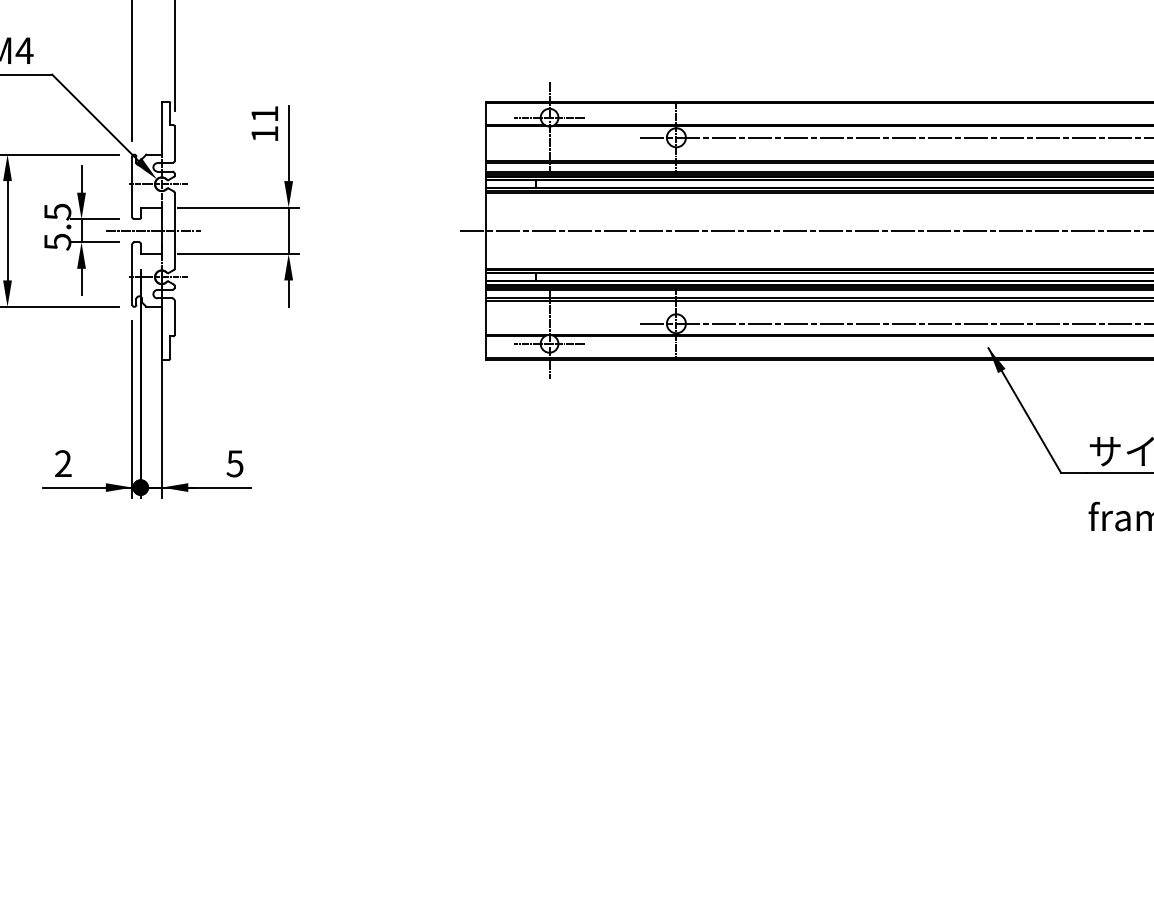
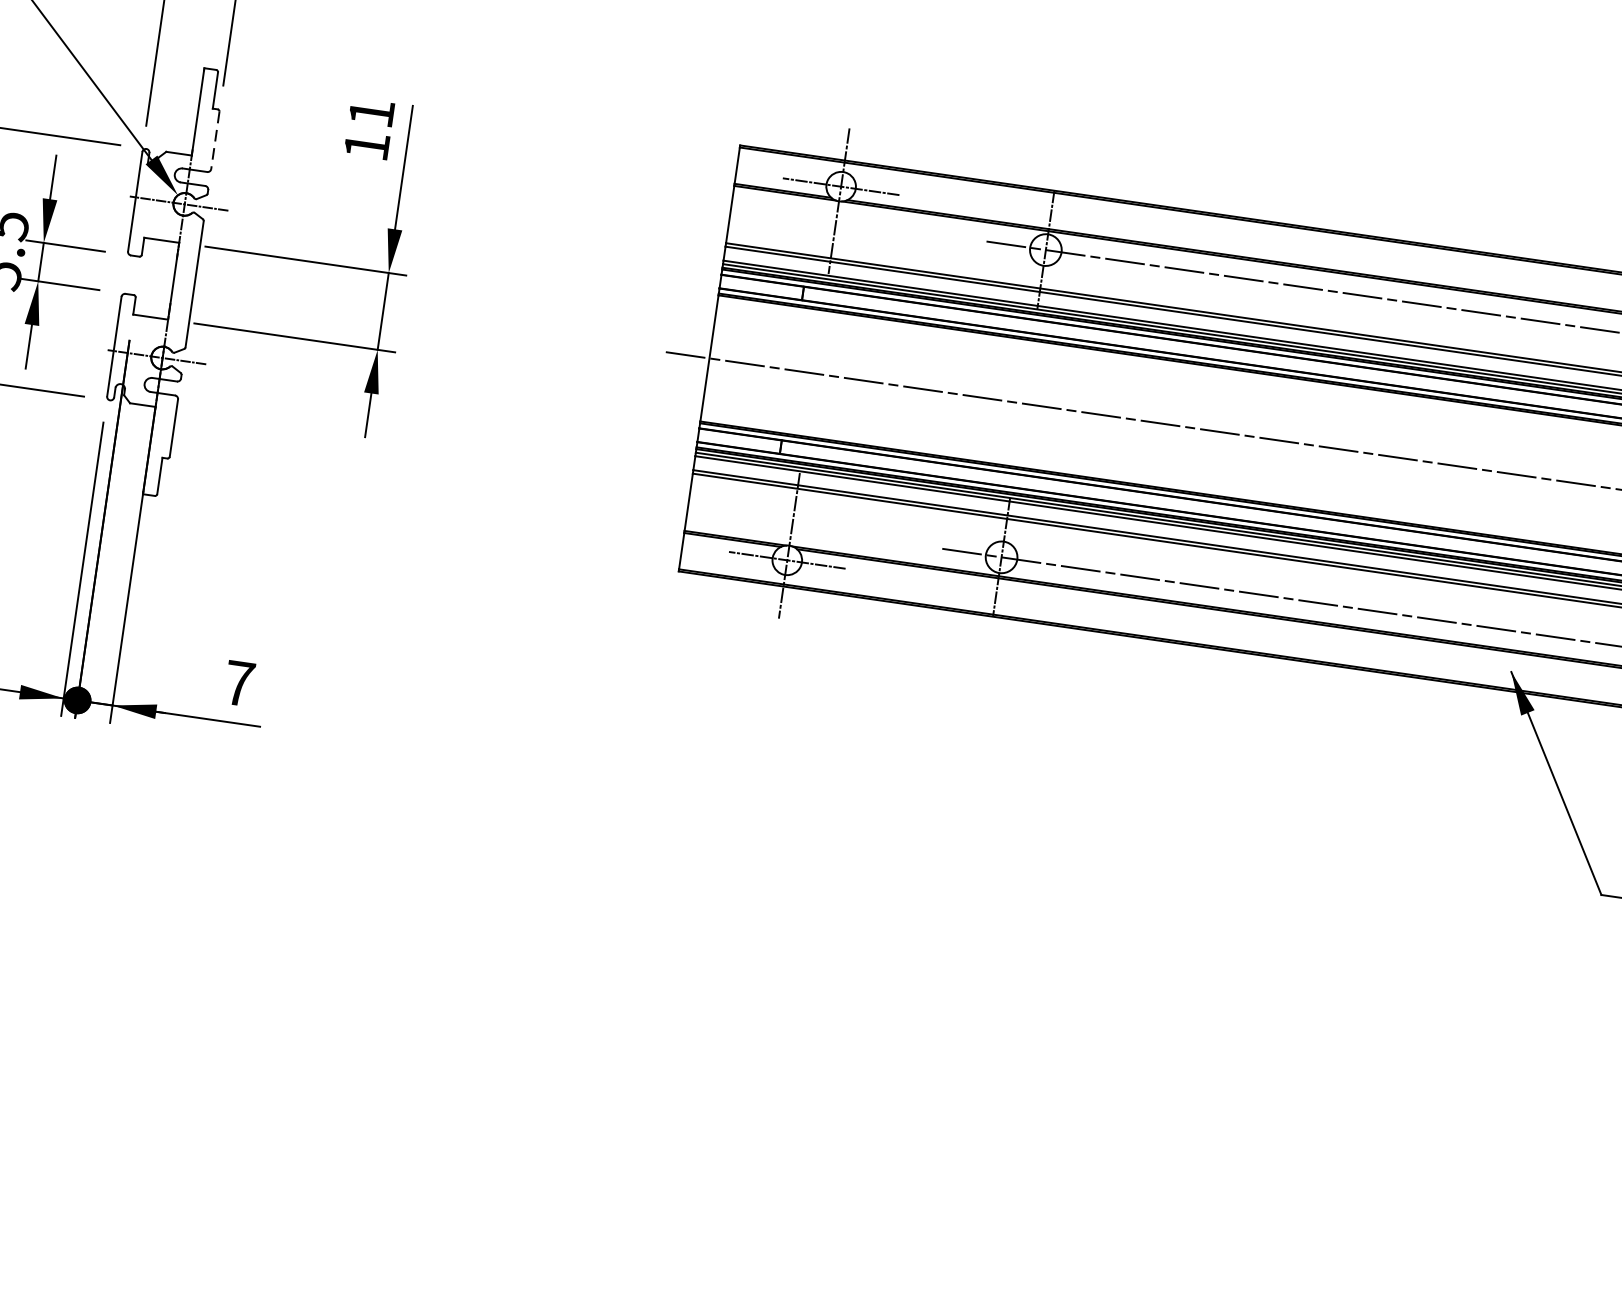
line: (174, 144) -> (215, 141), solid -> dashed
line: (152, 230) -> (158, 278), removed
text: (234, 463) -> (238, 682), 5 -> 7

